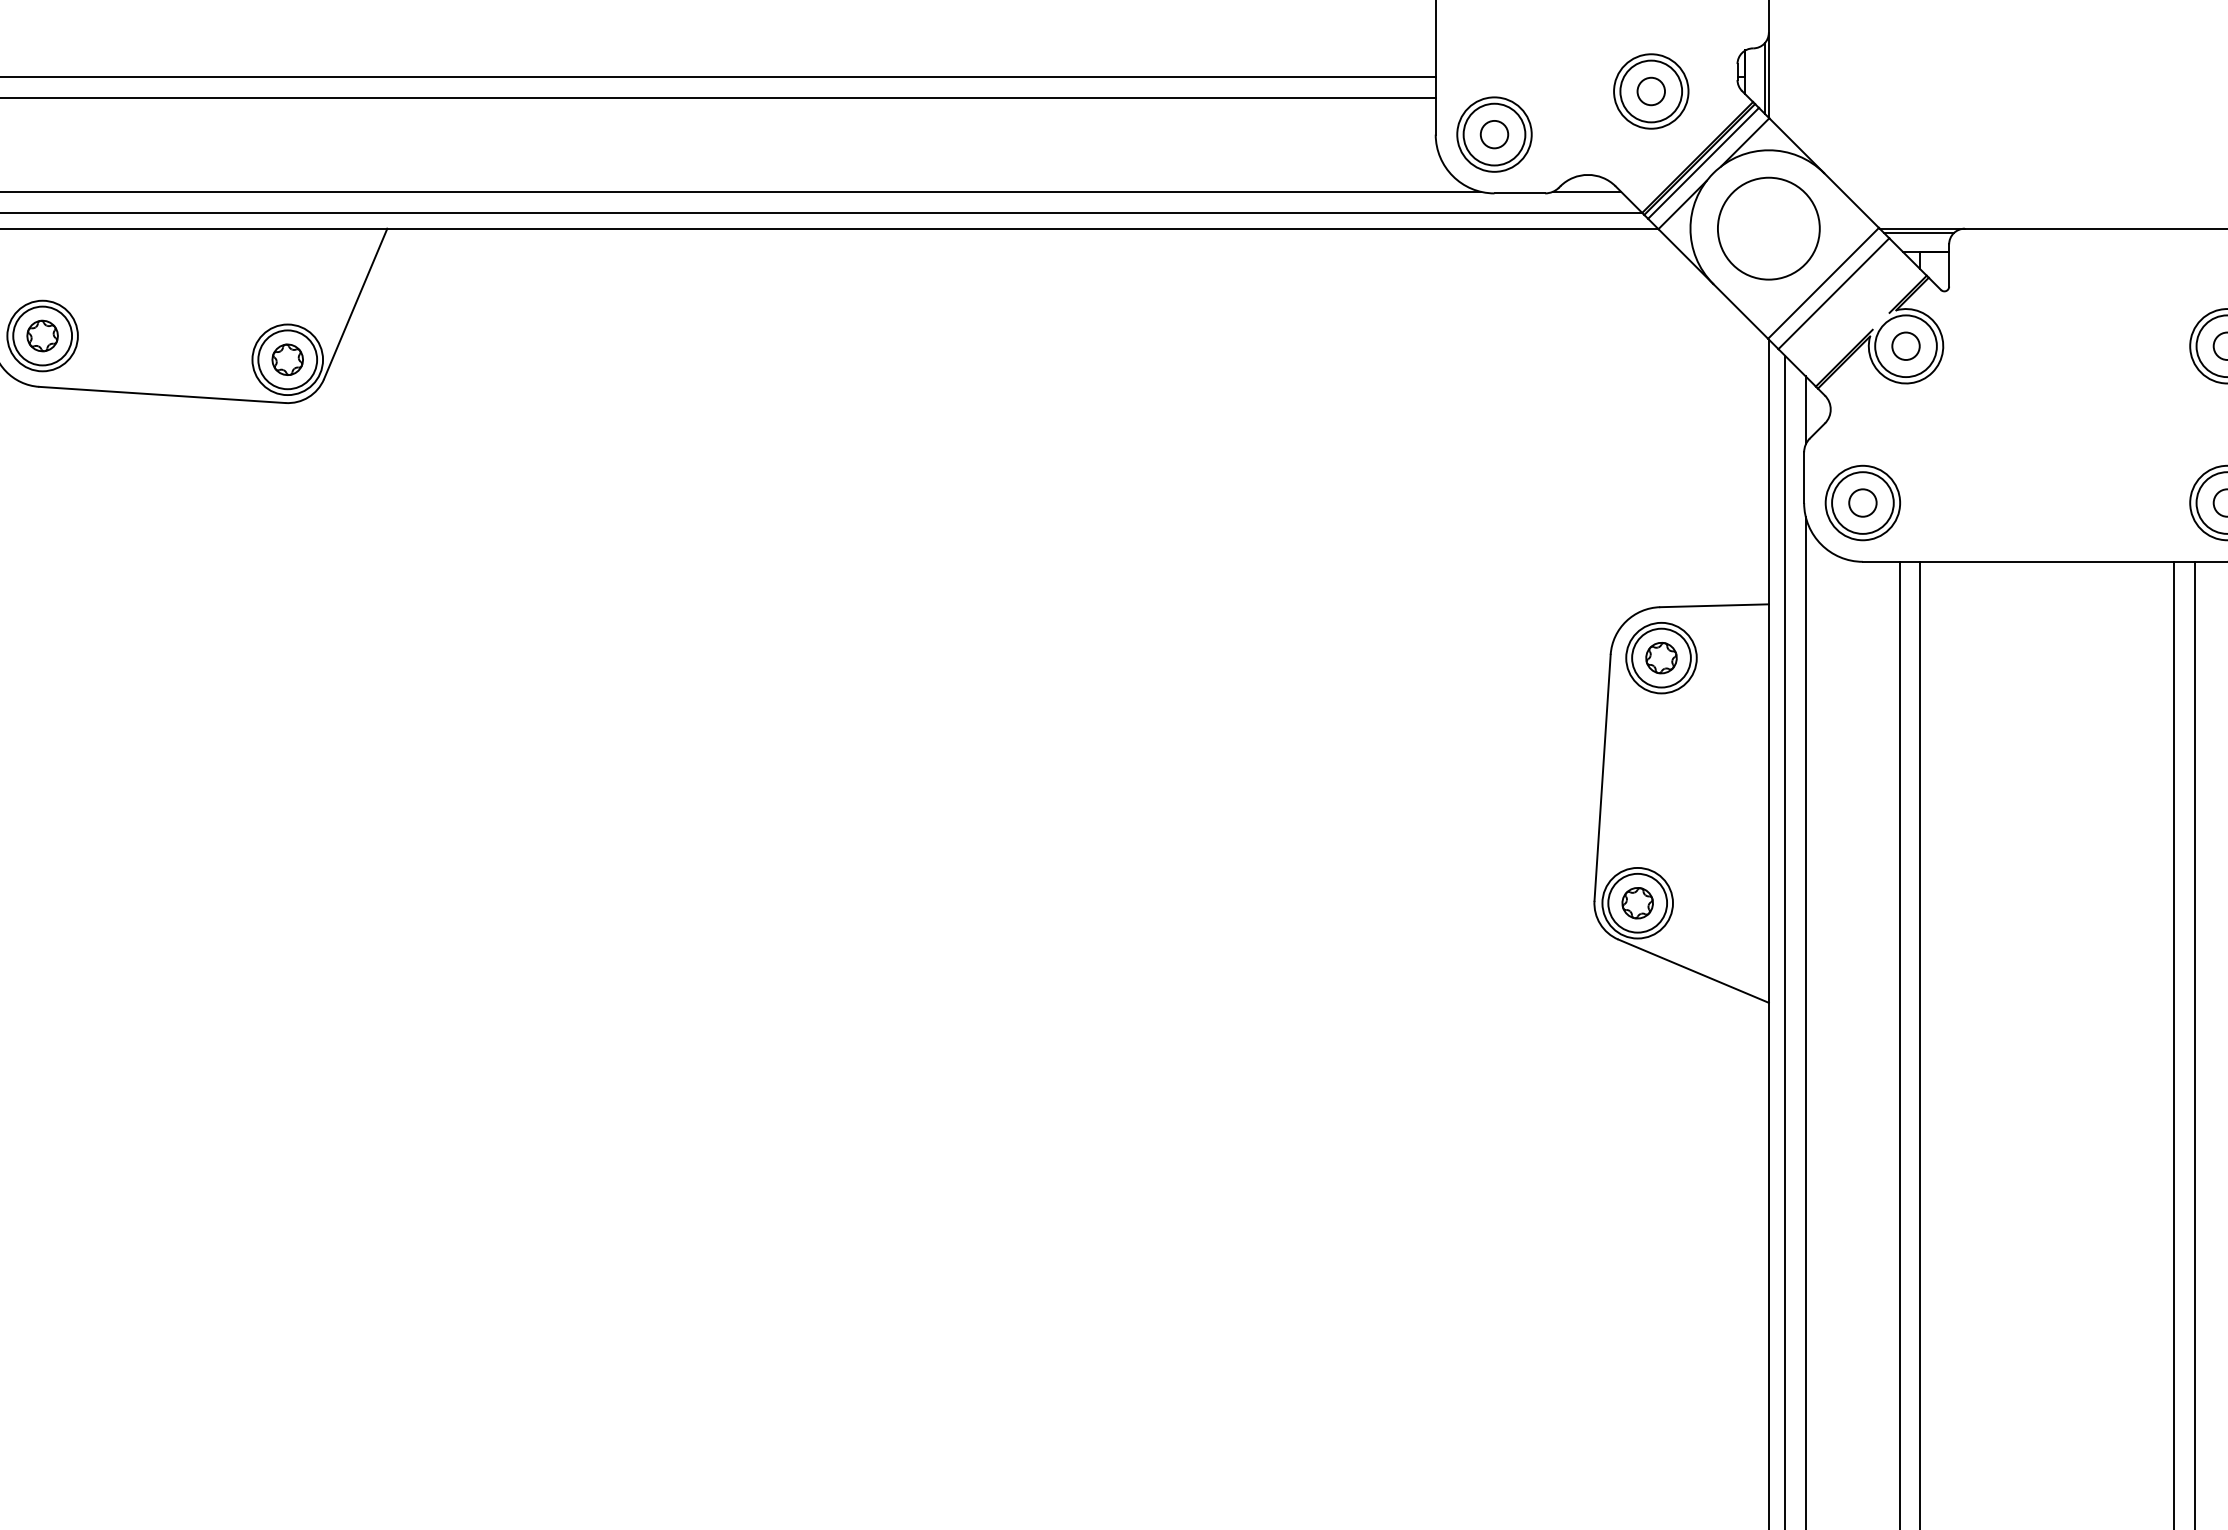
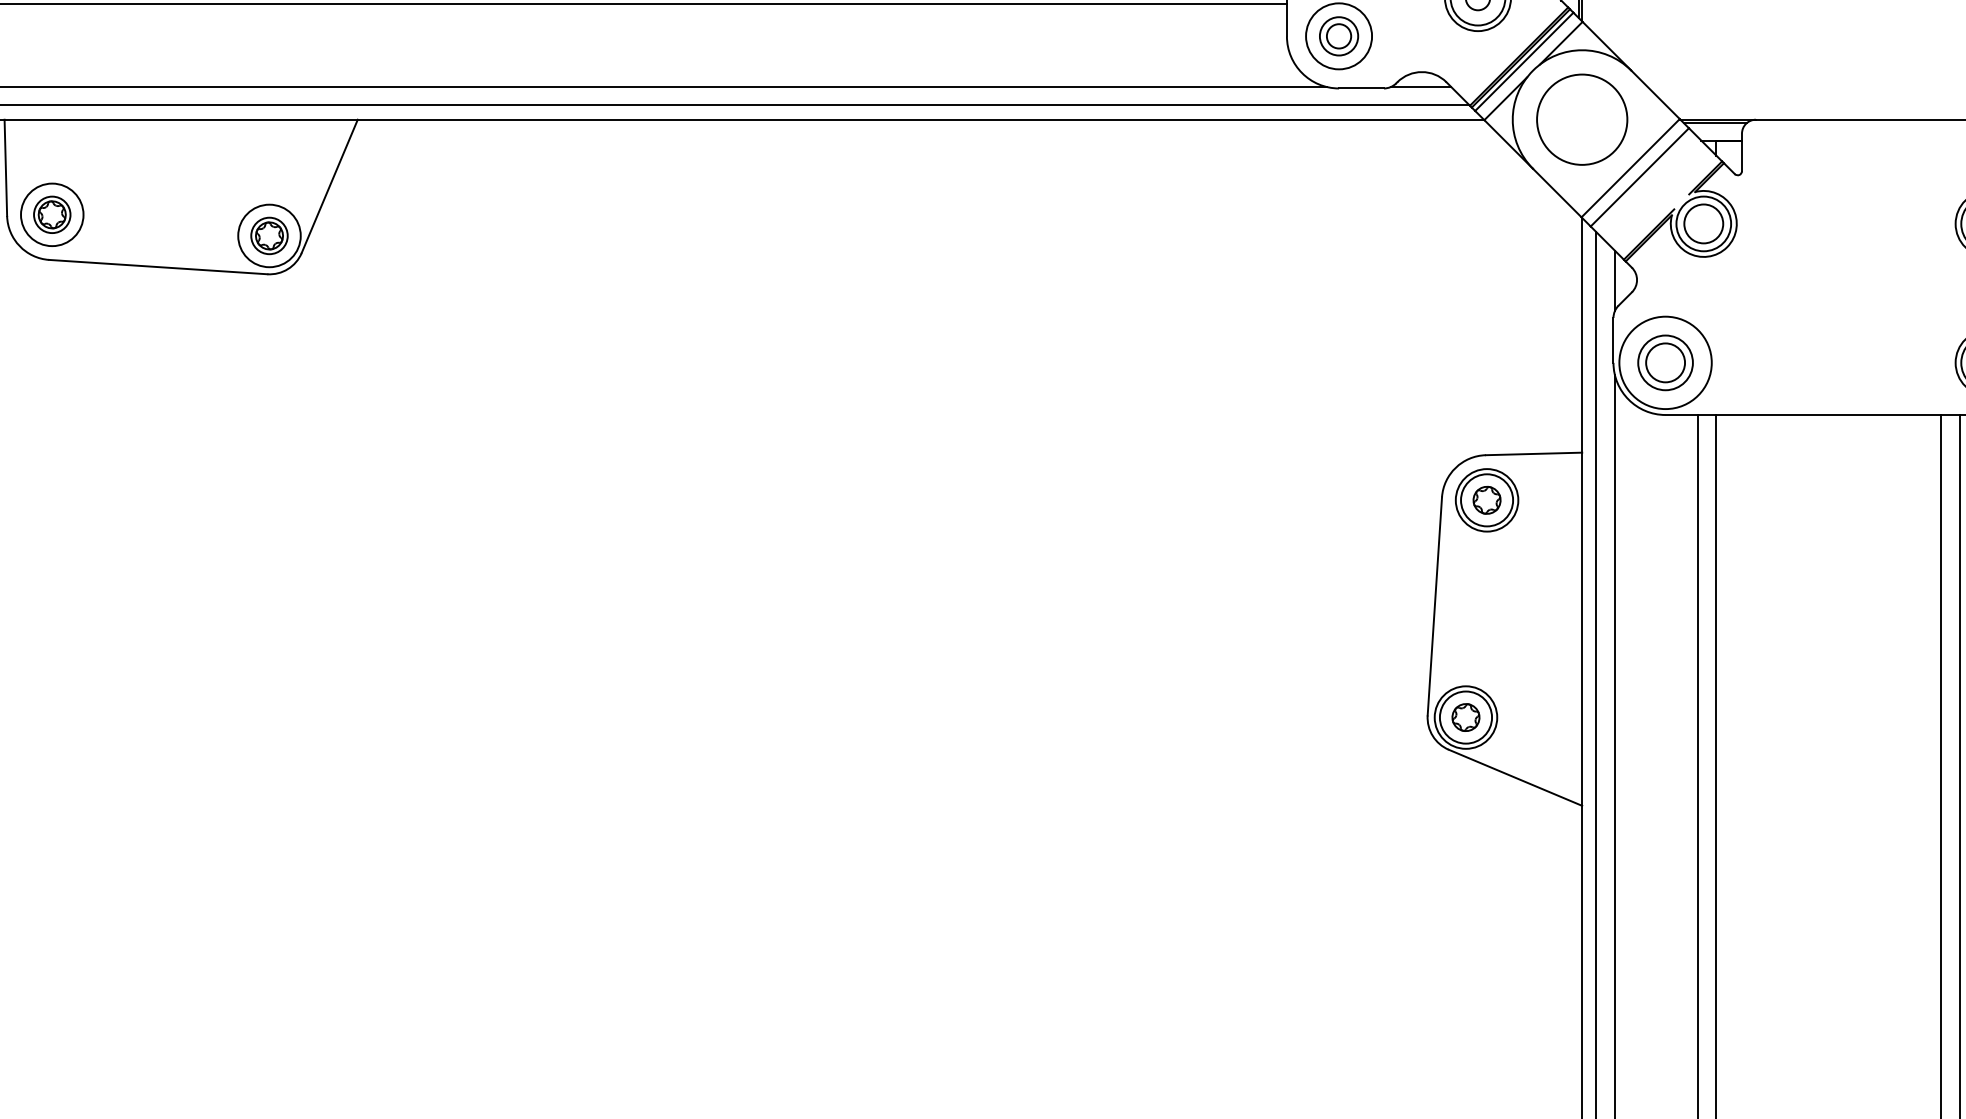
circle: (1494, 134) -> (1339, 36), size x0.7
circle: (42, 335) -> (52, 214), size x0.7
circle: (1905, 345) -> (1703, 223), size x1.6
circle: (287, 359) -> (269, 235), size x0.7
circle: (1862, 502) -> (1665, 362), size x1.4
circle: (1862, 502) -> (1665, 362), size x1.6

